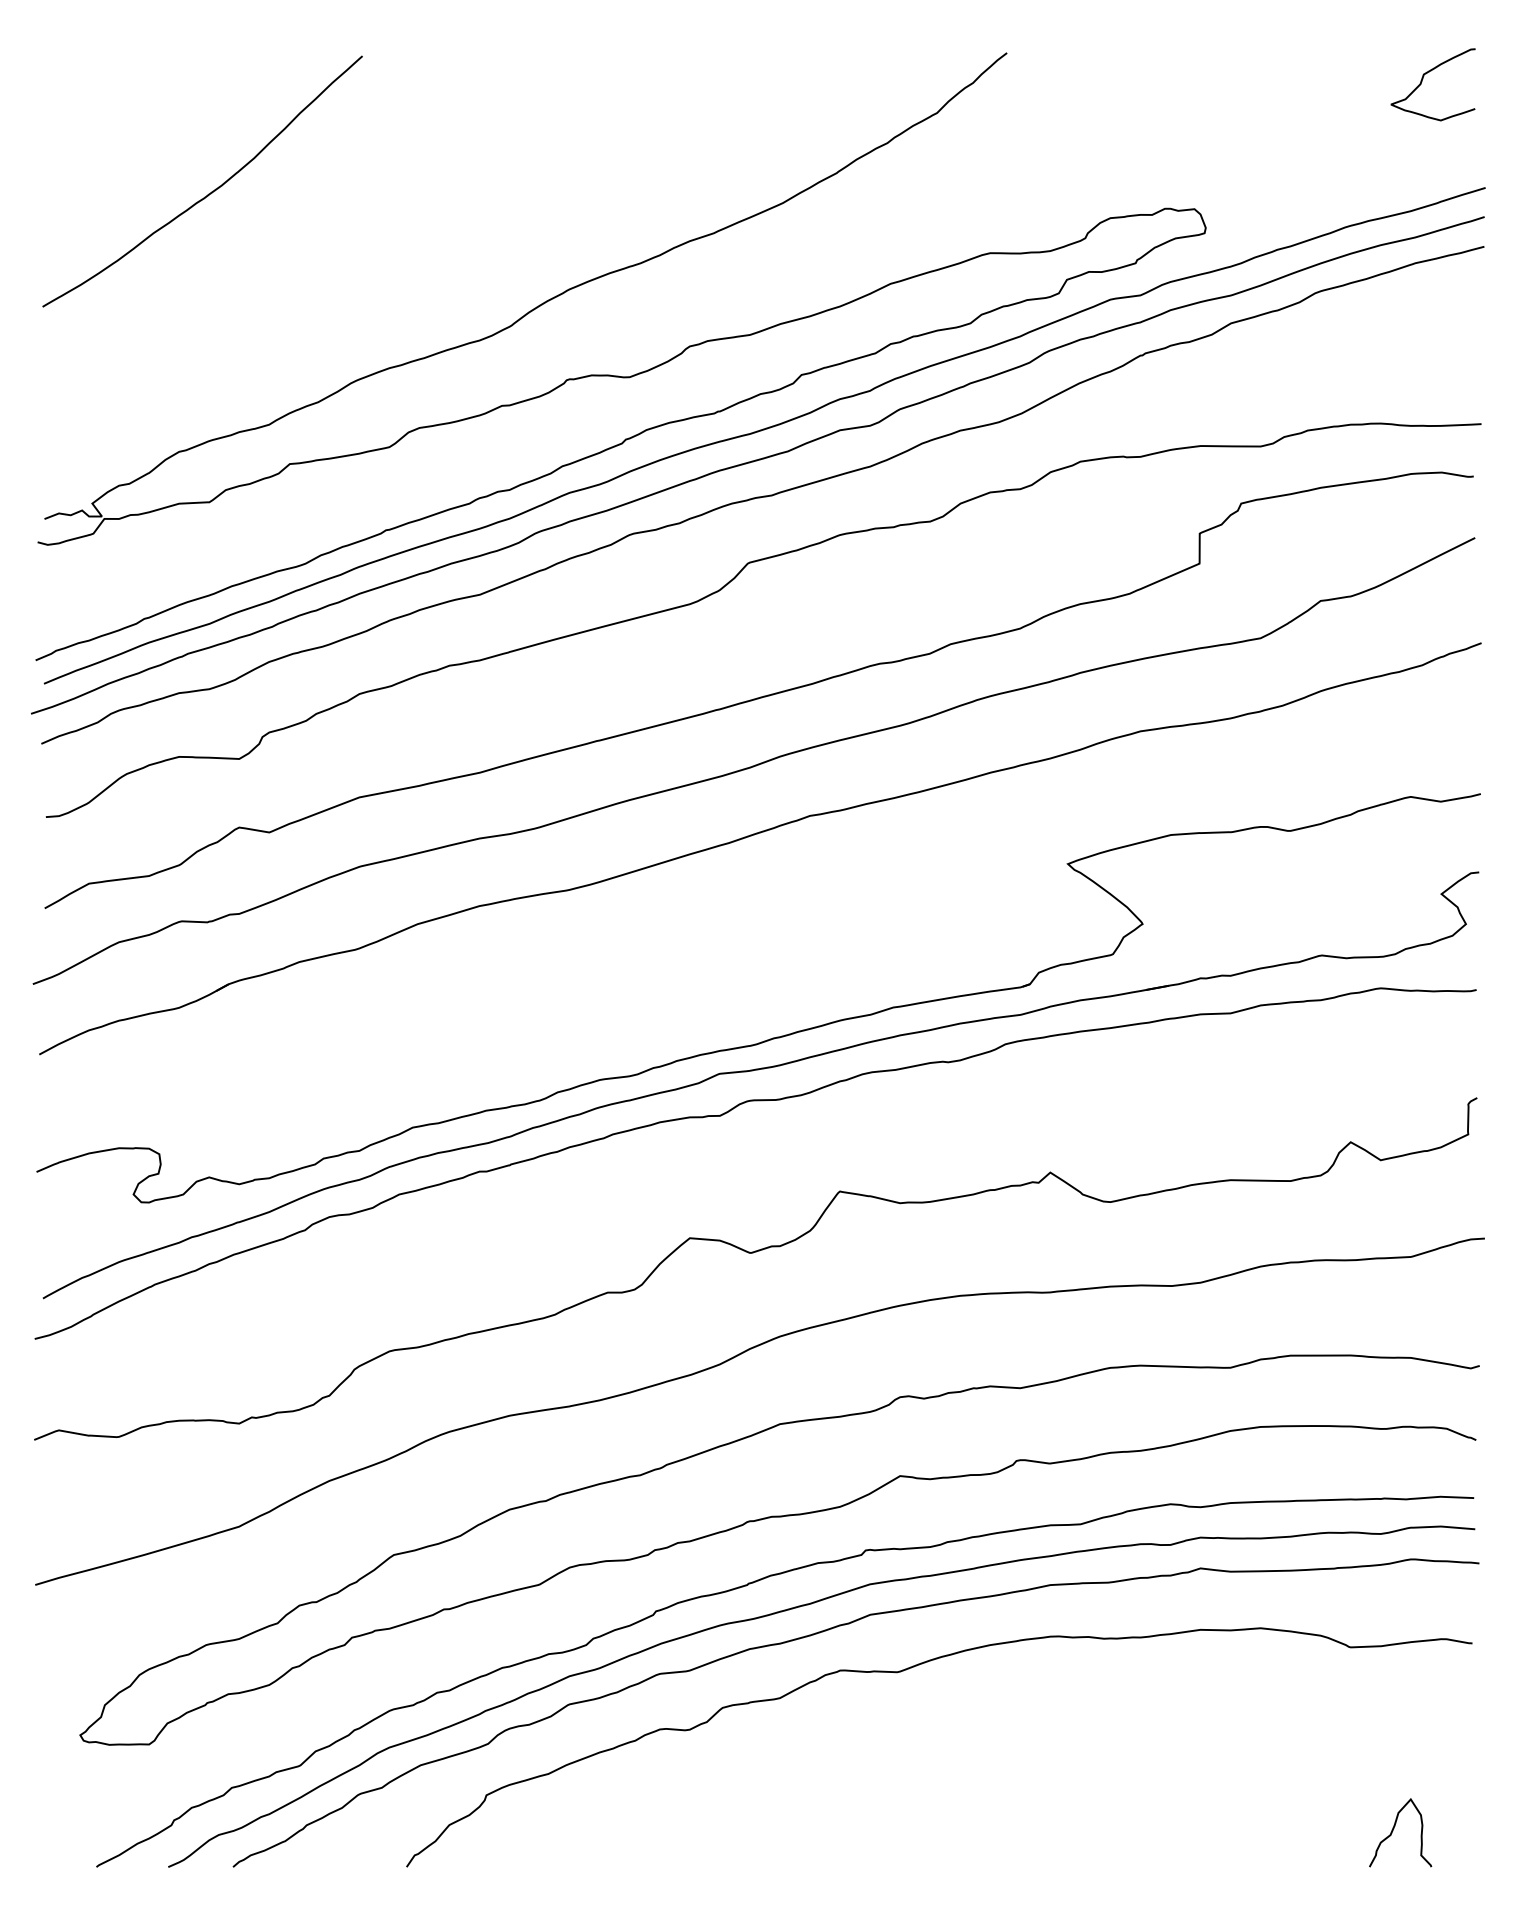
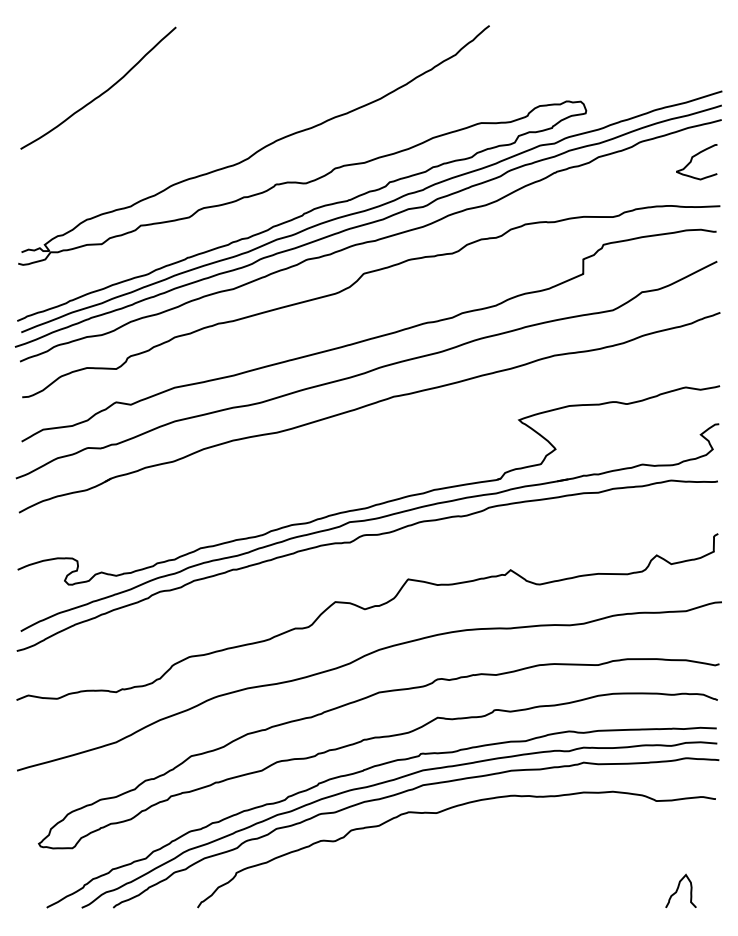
curve: (1424, 81) -> (692, 160), moved

